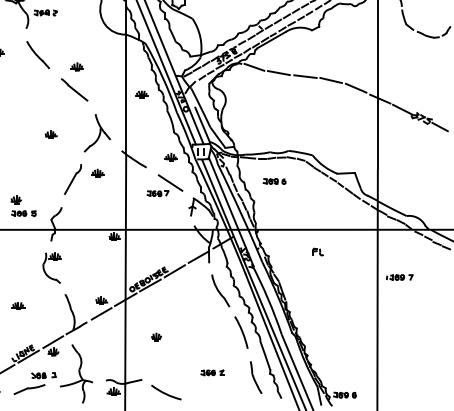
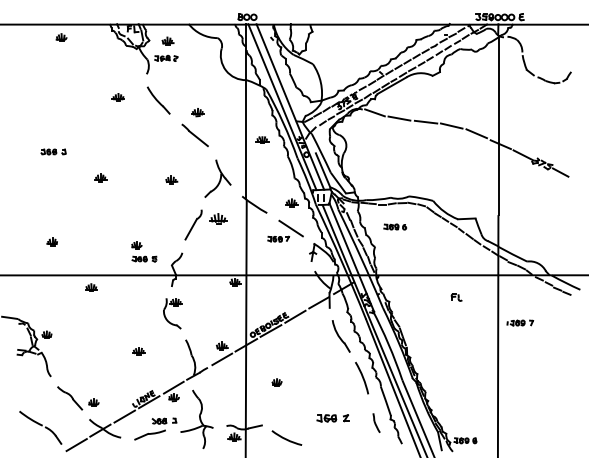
part: (96, 172) -> (217, 218), size x1.4
part: (317, 251) -> (456, 297), moved
part: (212, 372) -> (333, 418), size x1.4
part: (255, 376) -> (376, 422), size x0.6

